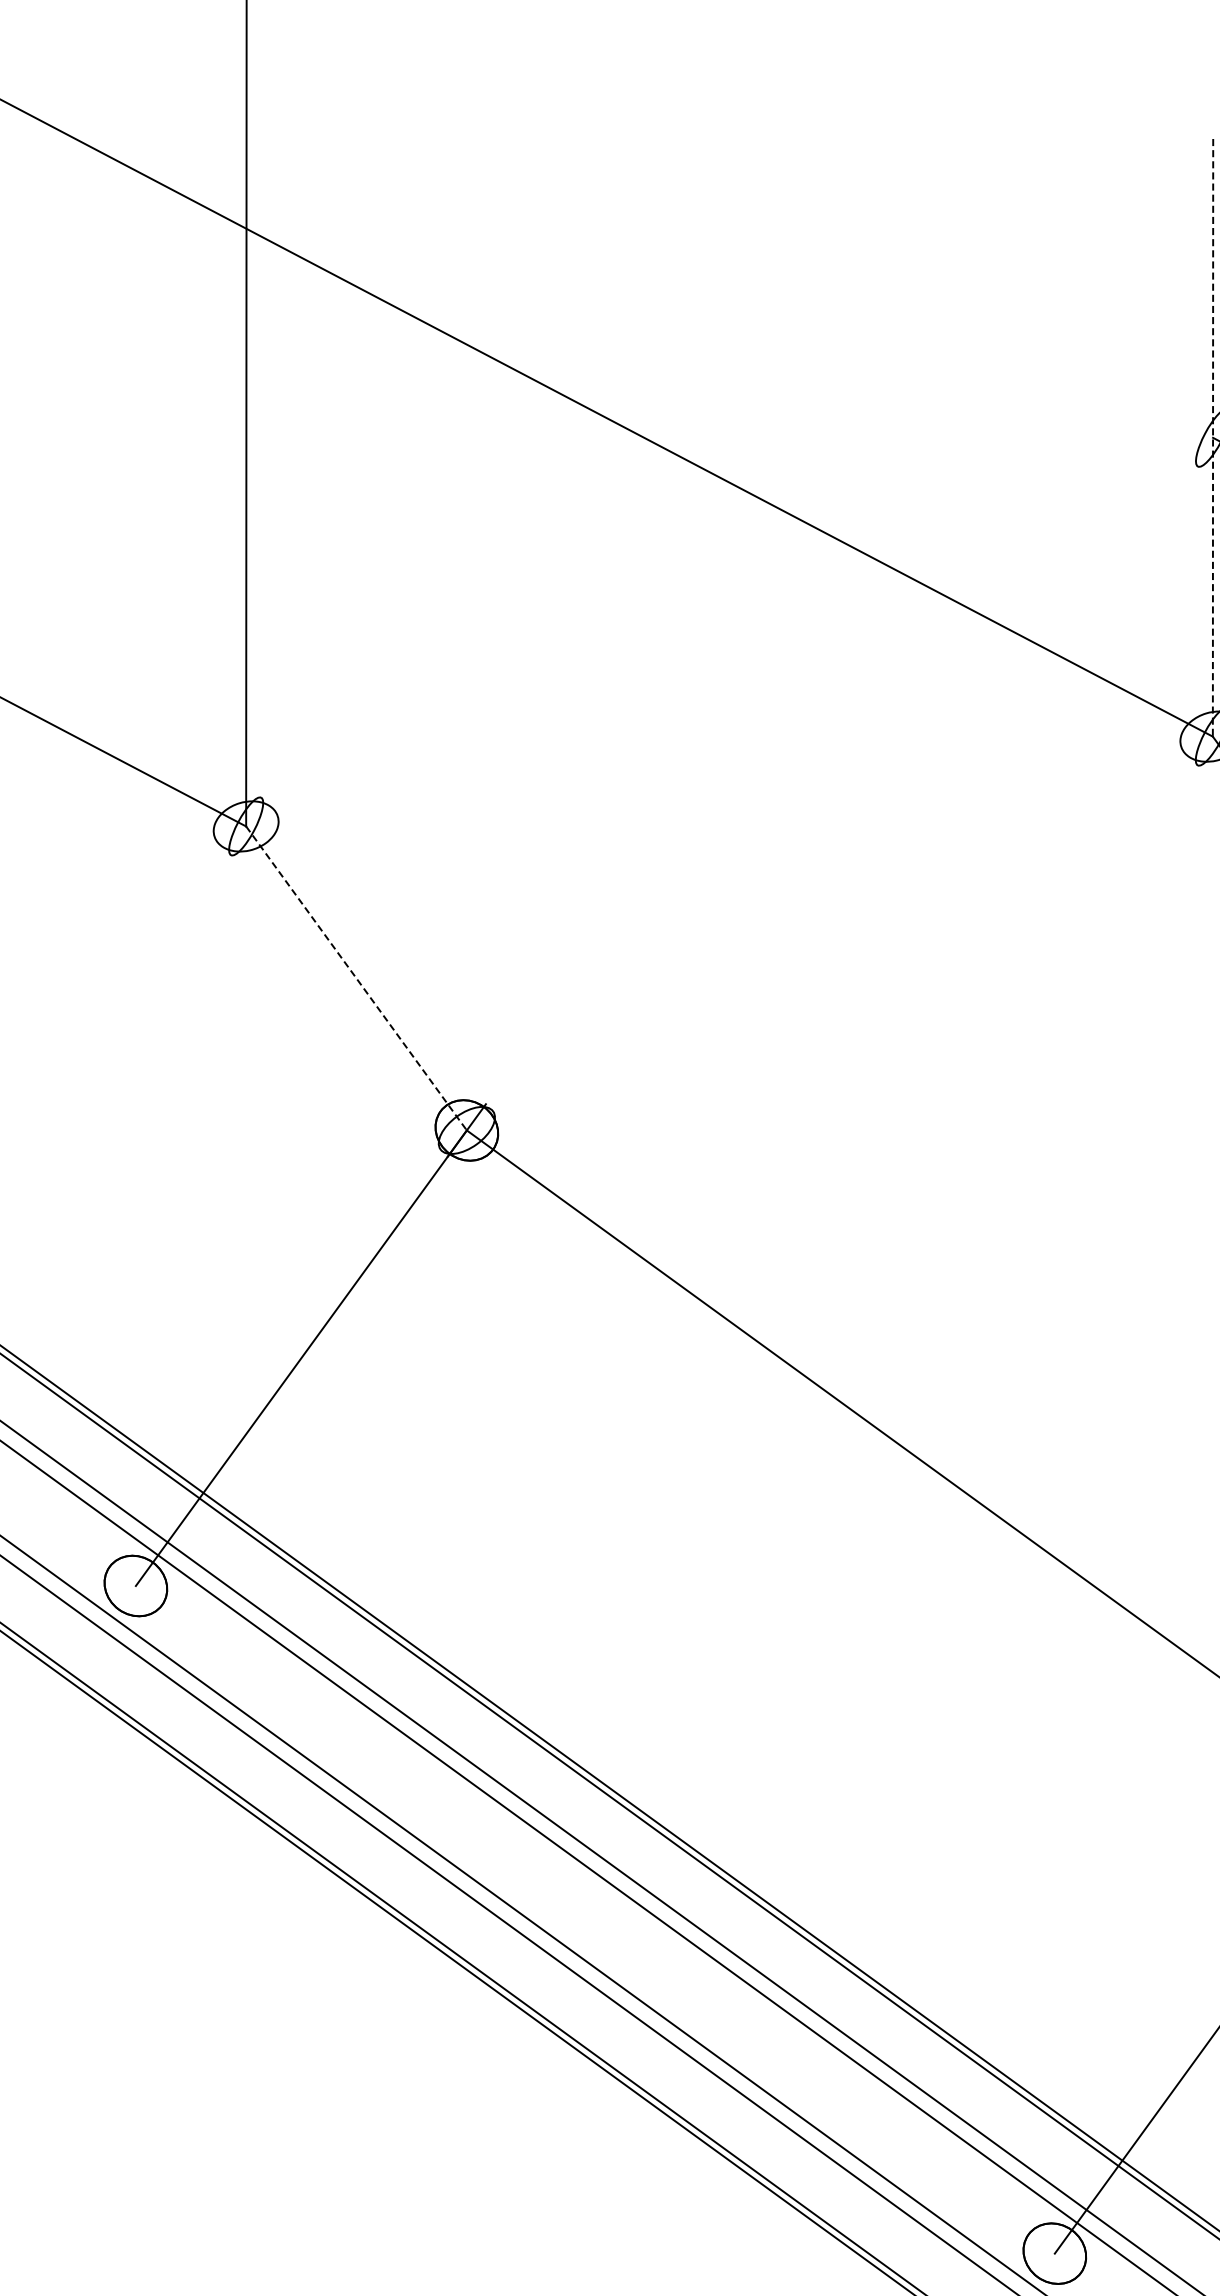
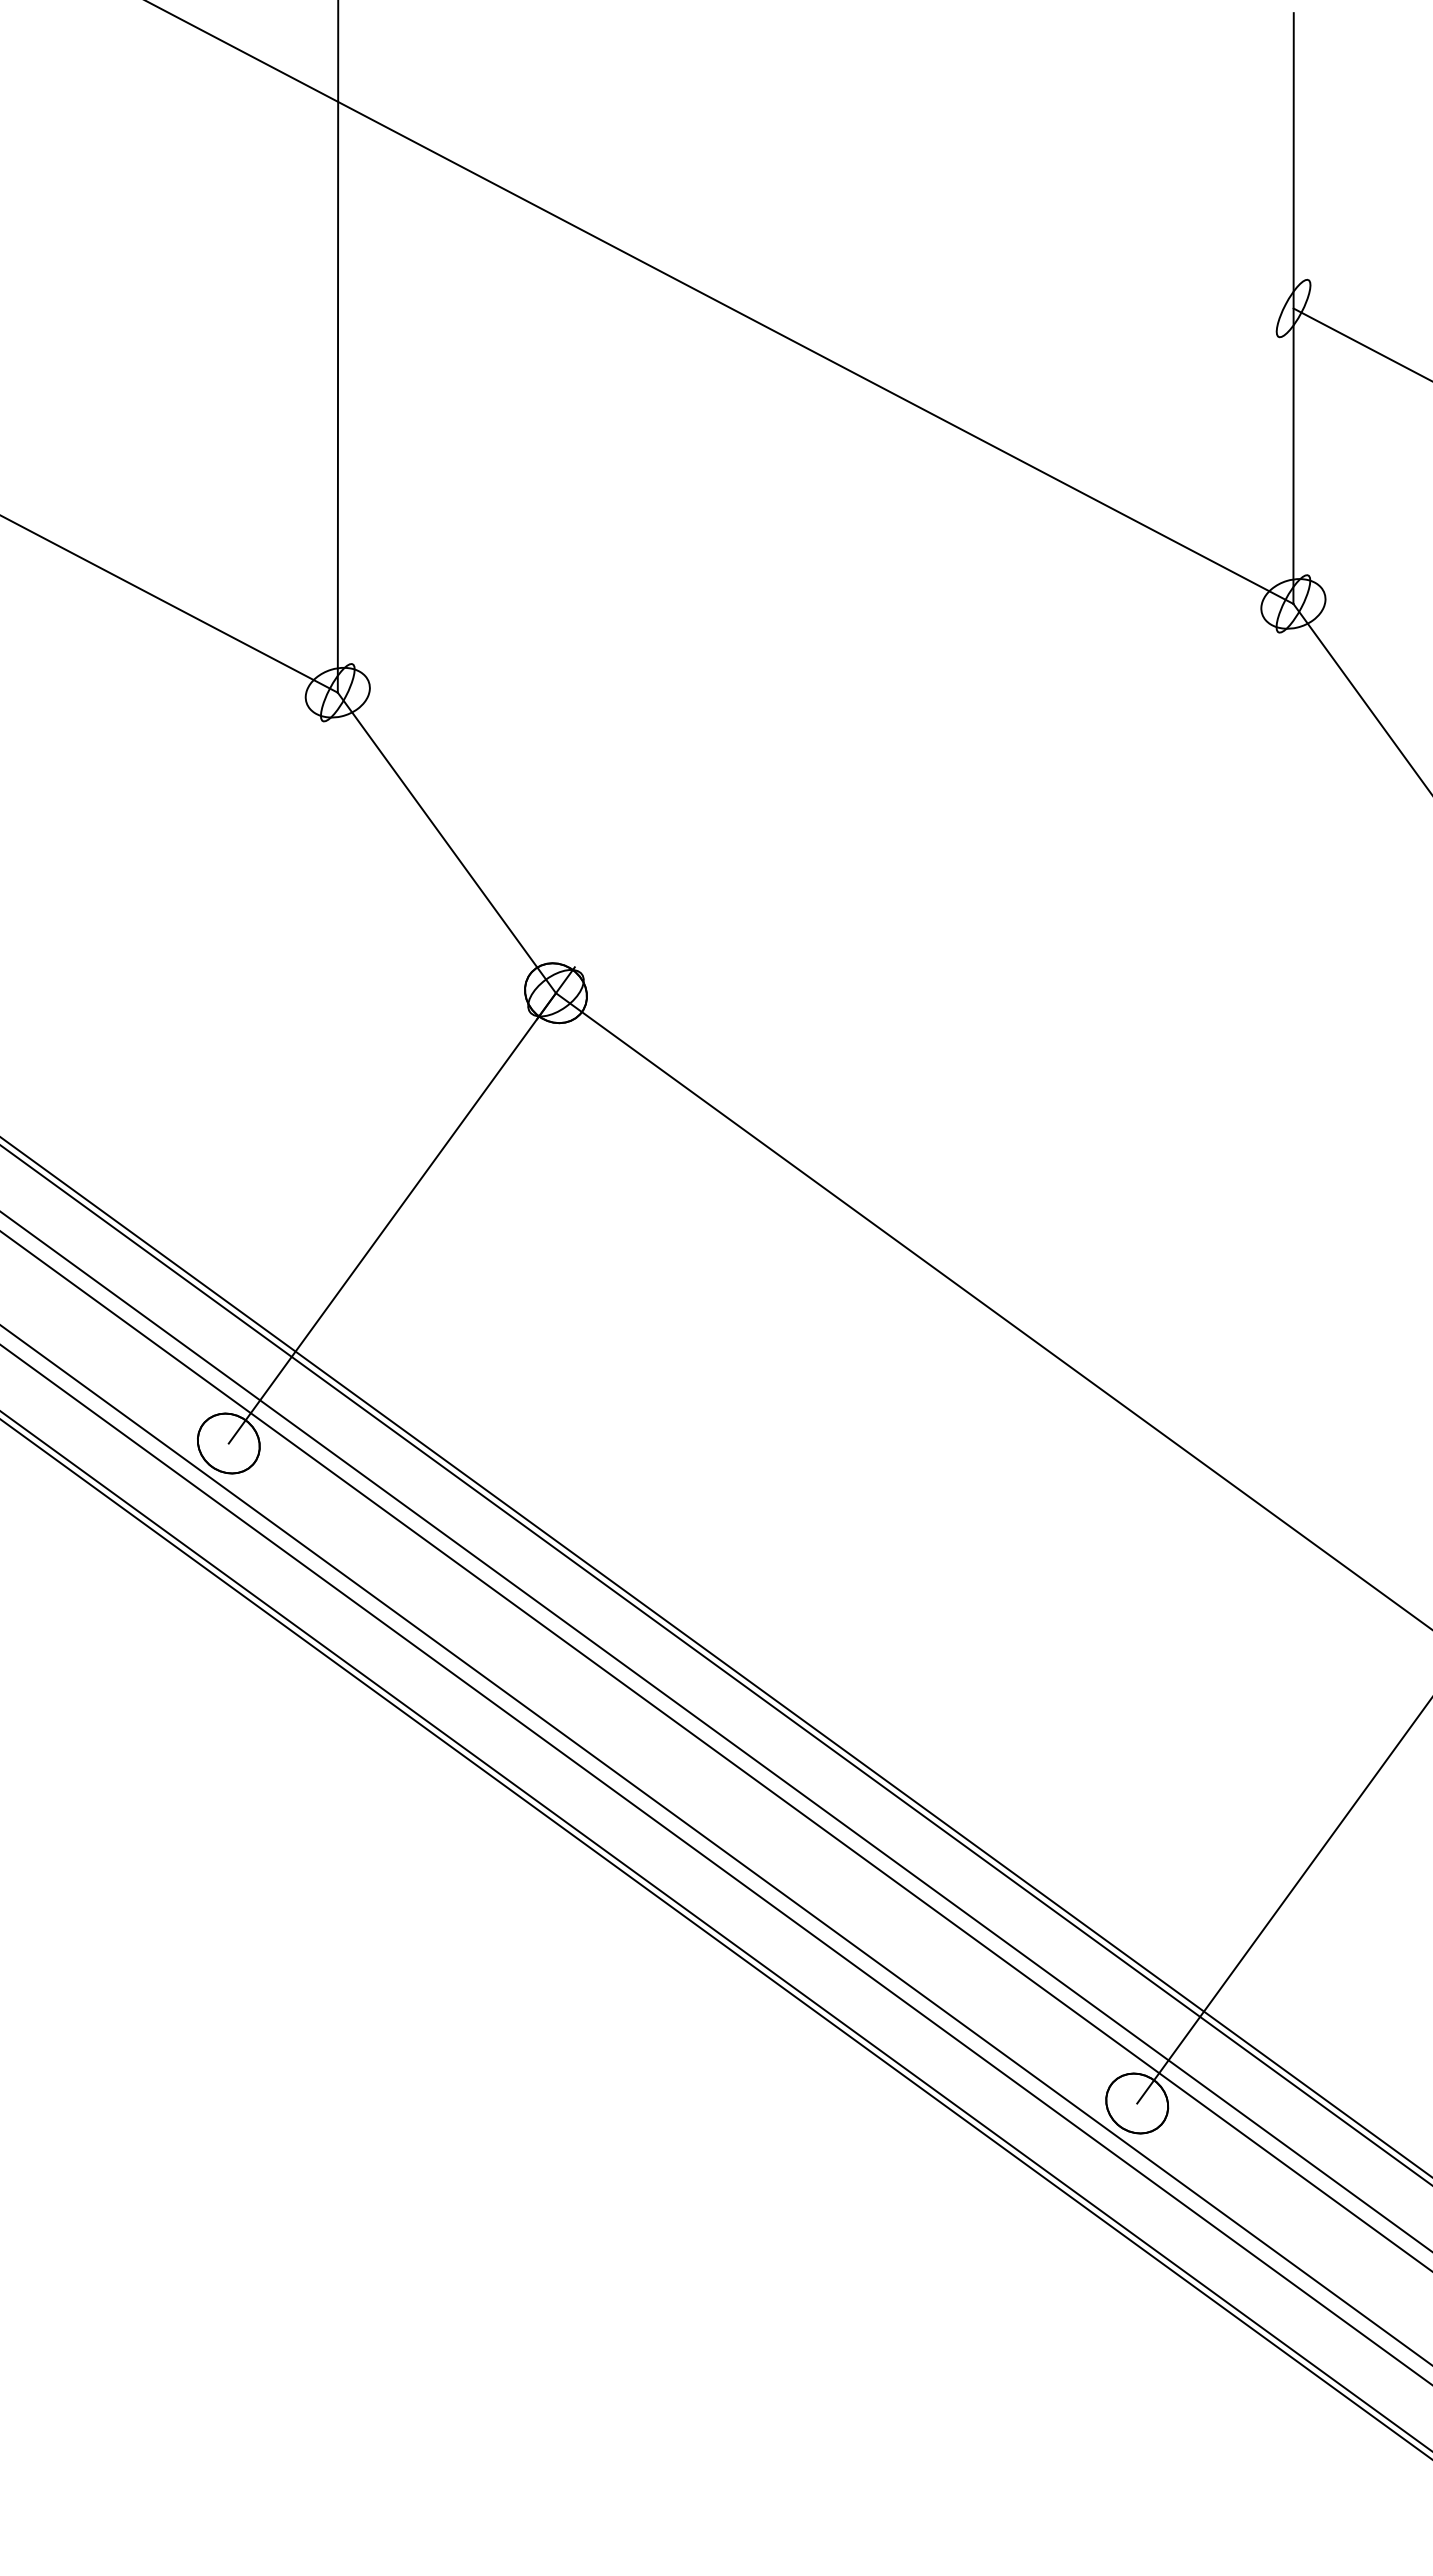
line: (1212, 438) -> (1293, 309), dashed -> solid
line: (356, 978) -> (446, 842), dashed -> solid

